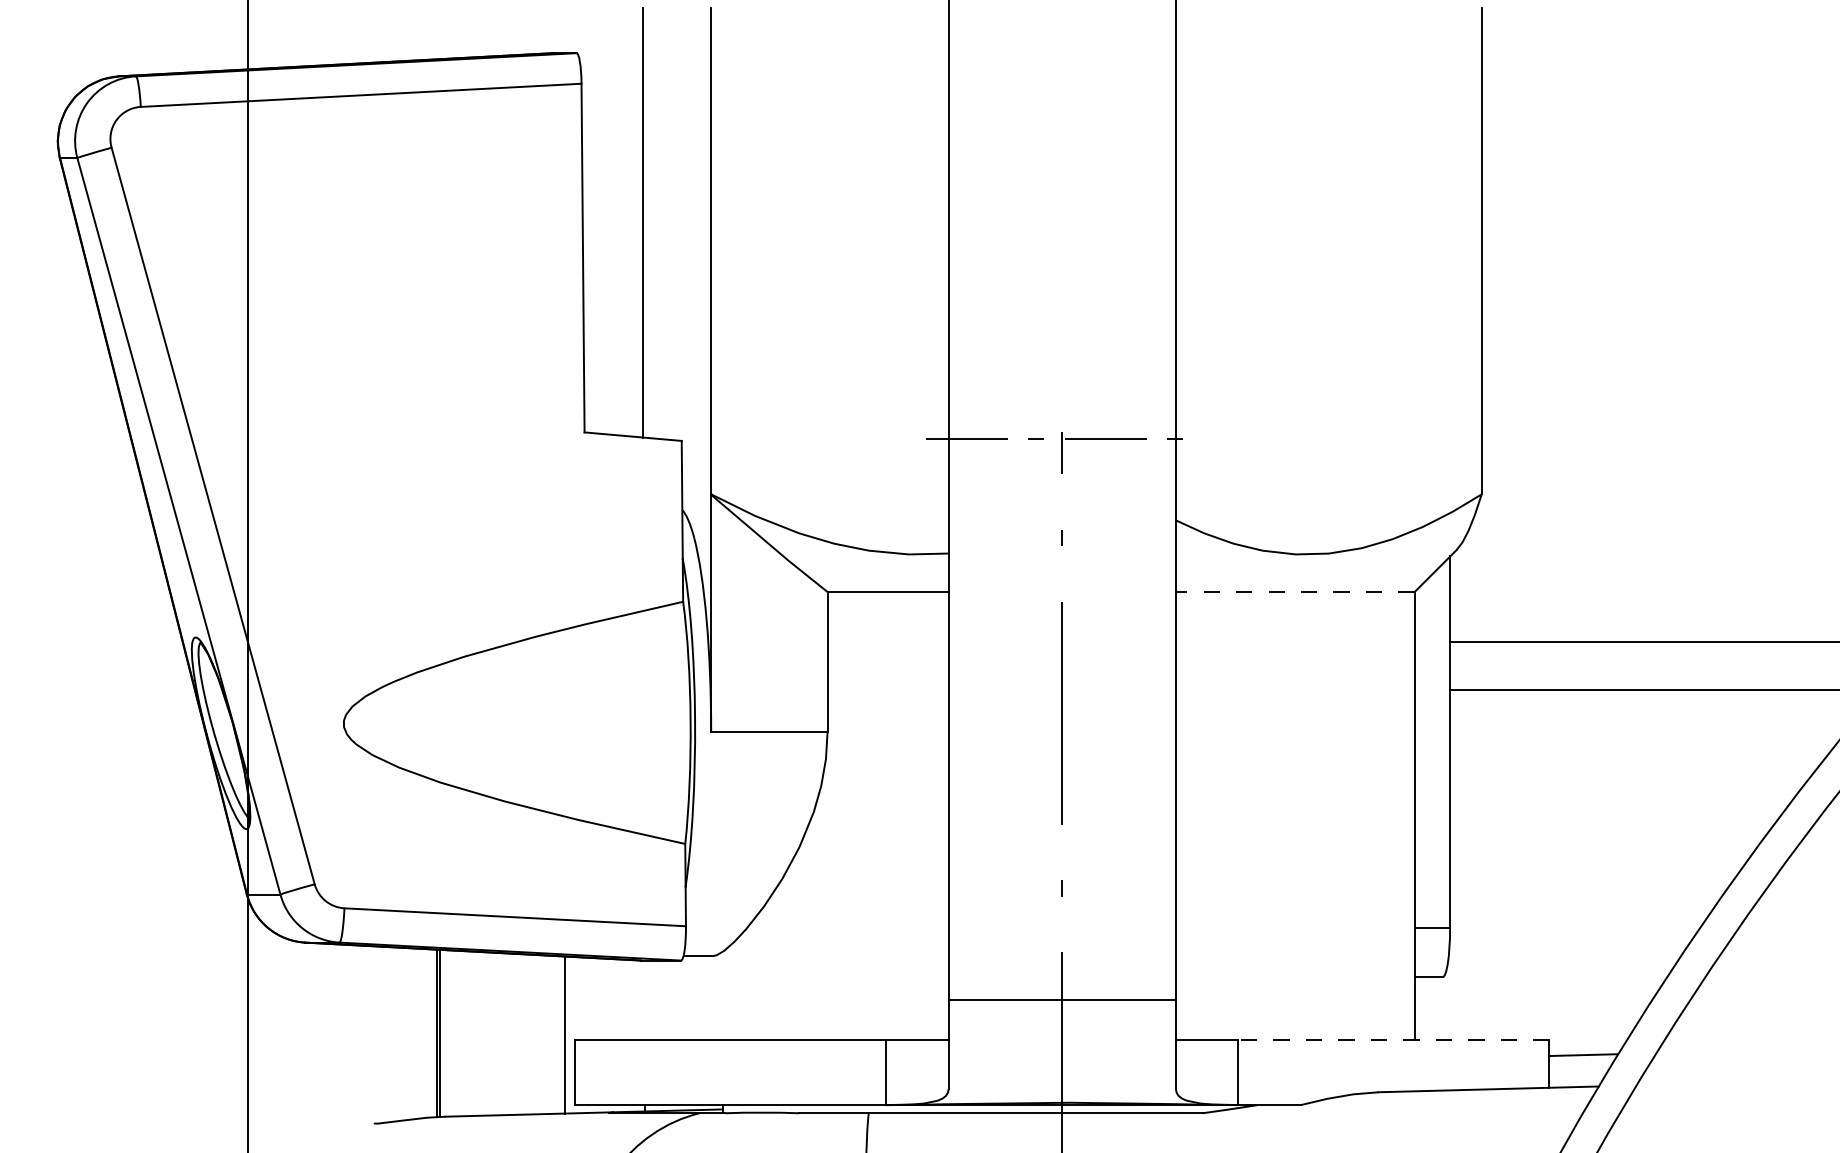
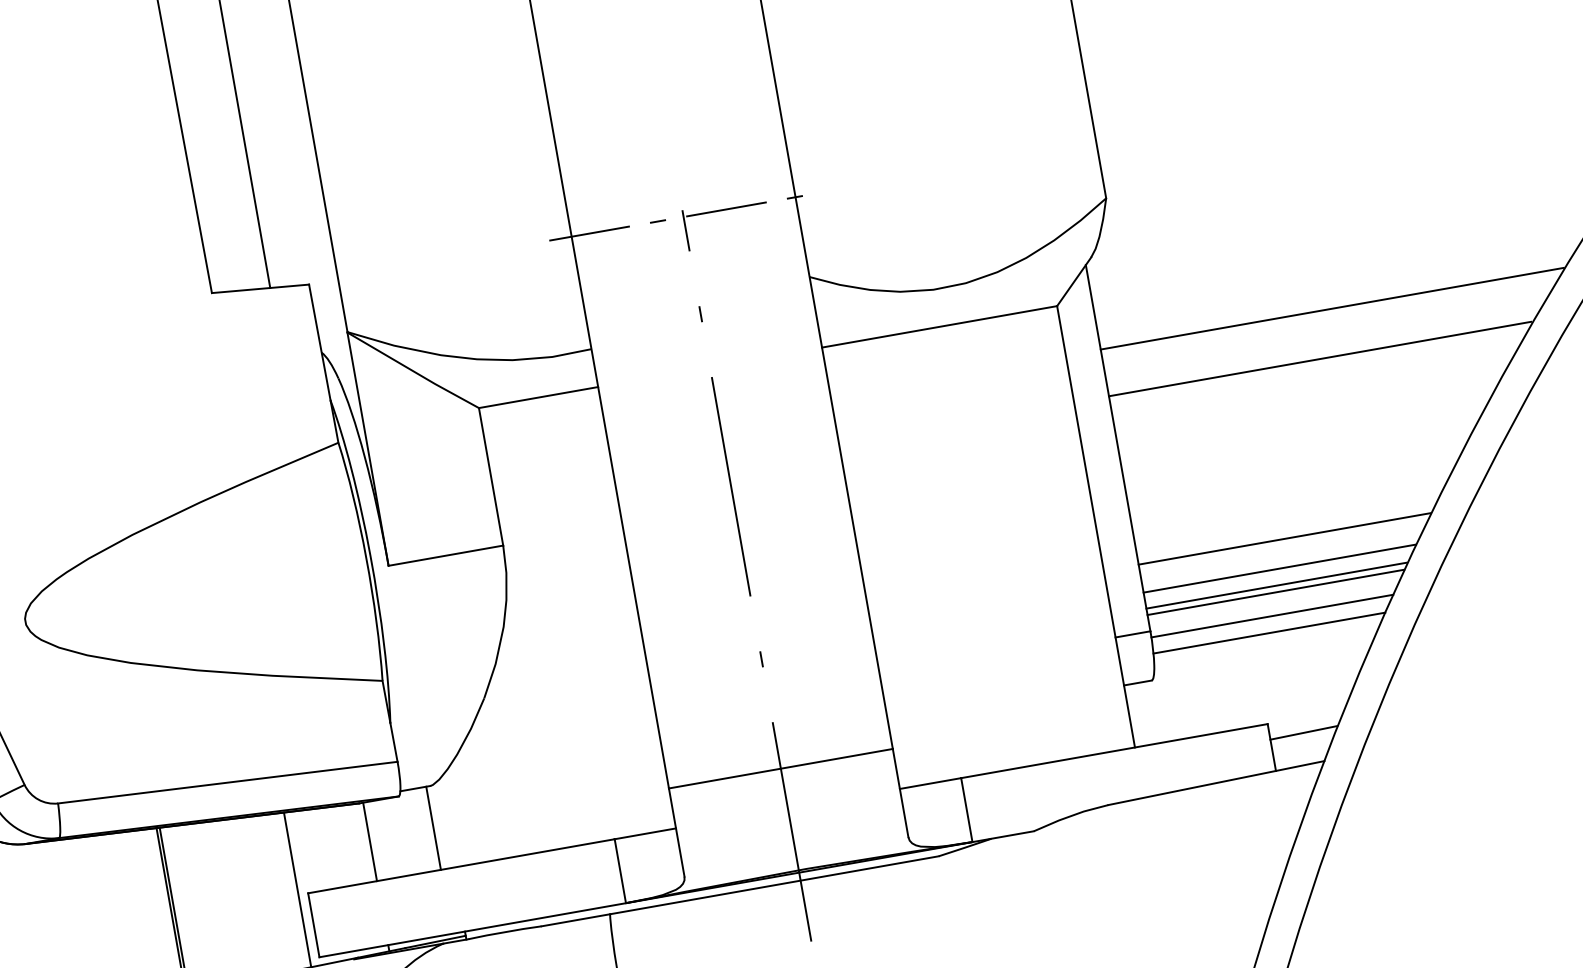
line: (1294, 592) -> (938, 327), dashed -> solid
line: (1598, 860) -> (1284, 538), added
line: (1588, 889) -> (1279, 568), added
line: (1582, 905) -> (1276, 585), added
line: (1580, 911) -> (1275, 591), added
line: (1572, 934) -> (1272, 616), added
line: (1566, 950) -> (1268, 632), added
line: (709, 997) -> (433, 827), added
line: (645, 1000) -> (370, 841), added
line: (1393, 1040) -> (1114, 751), dashed -> solid

